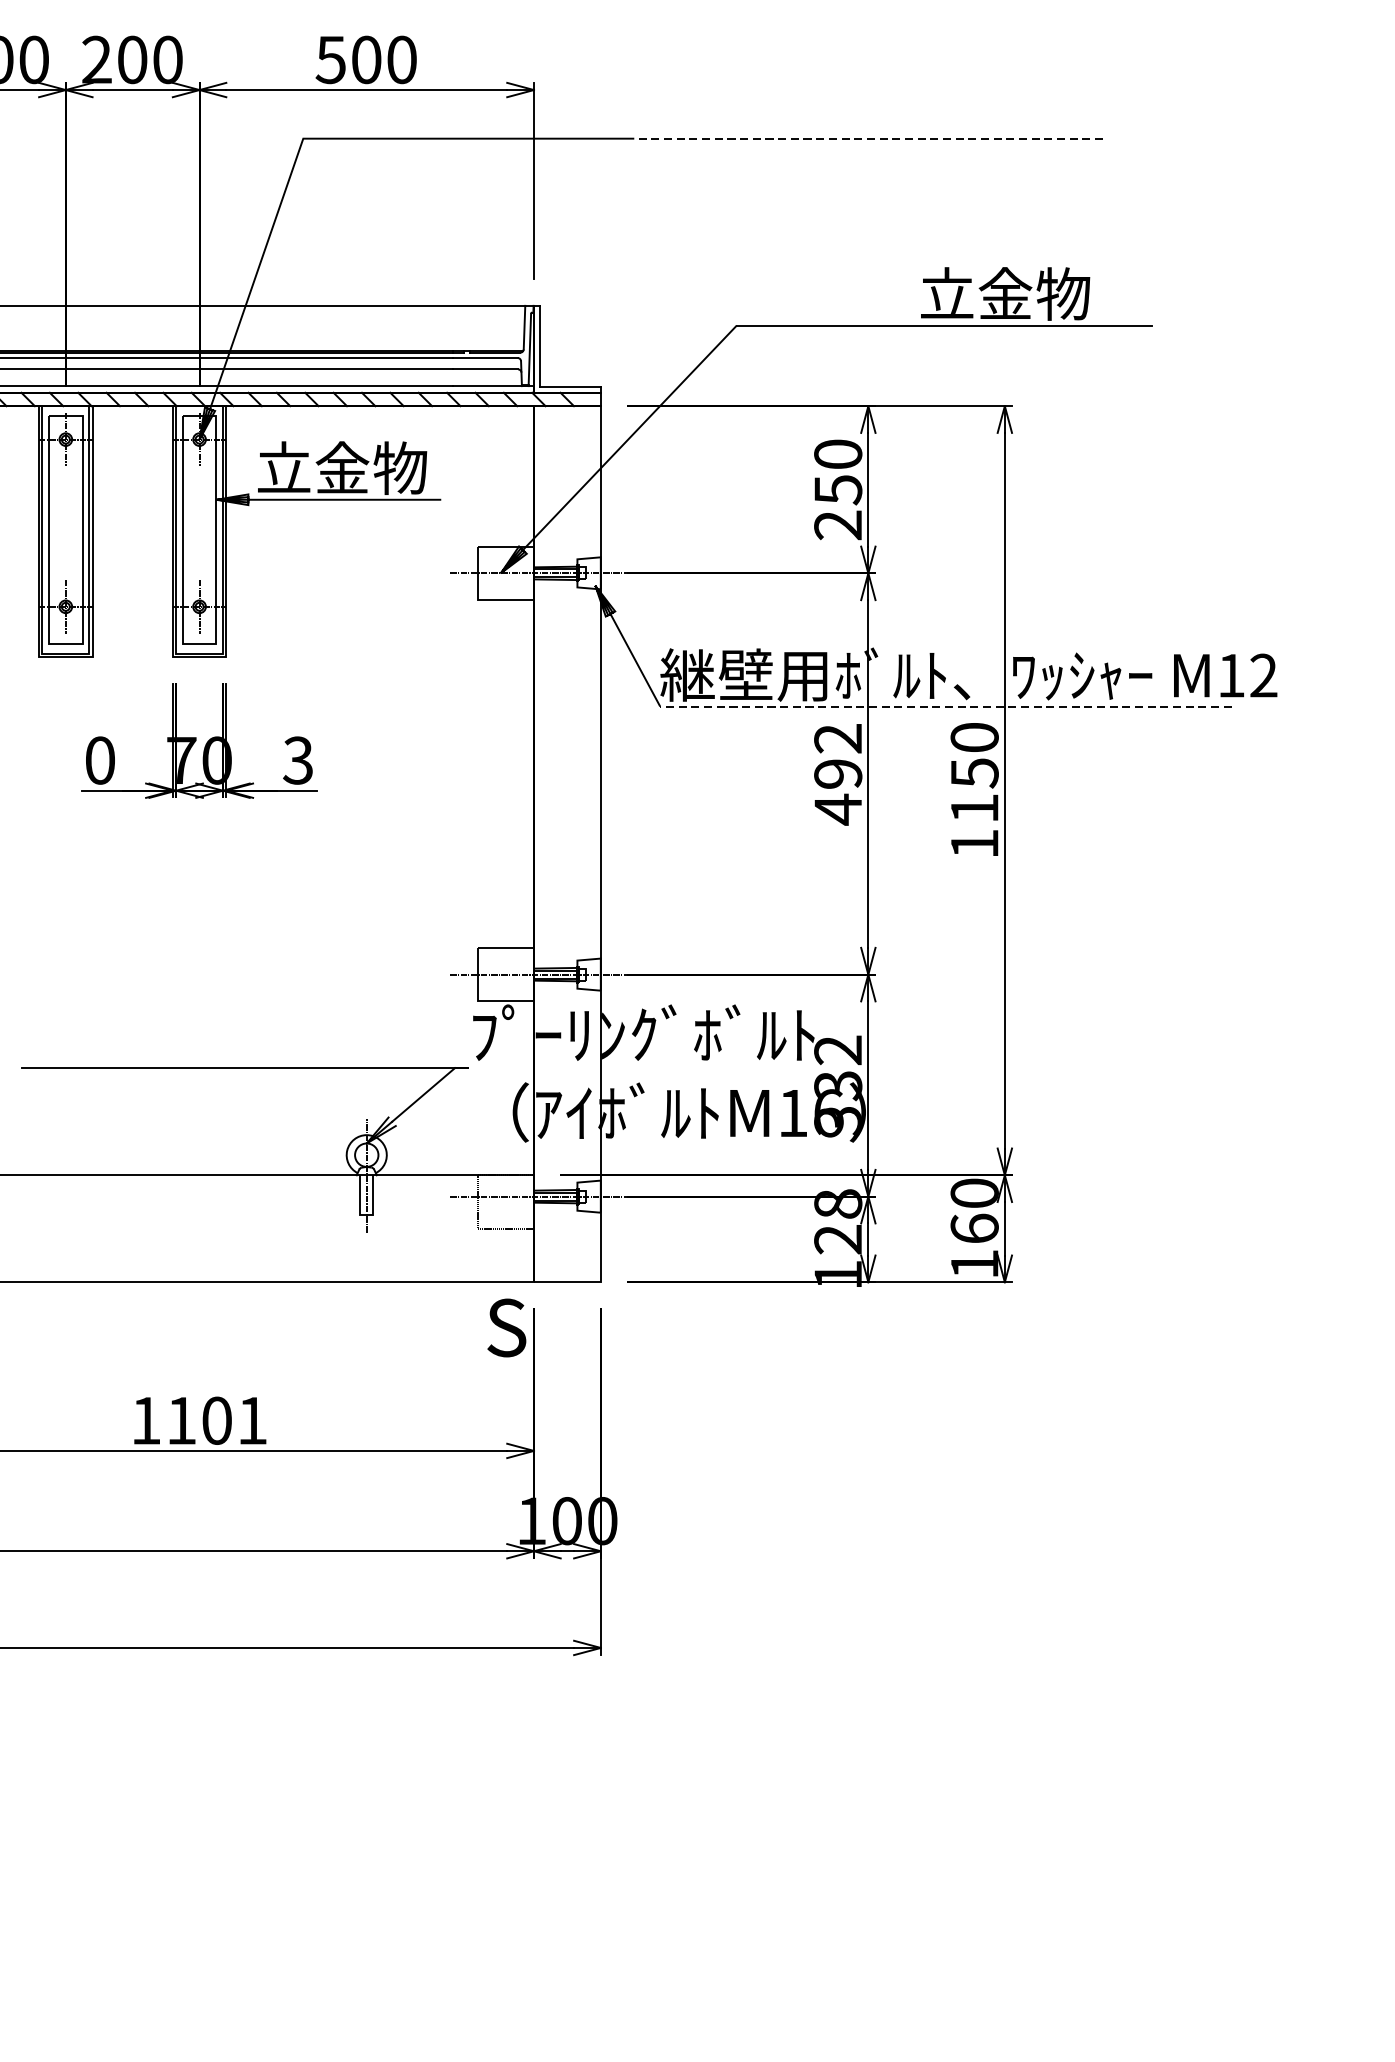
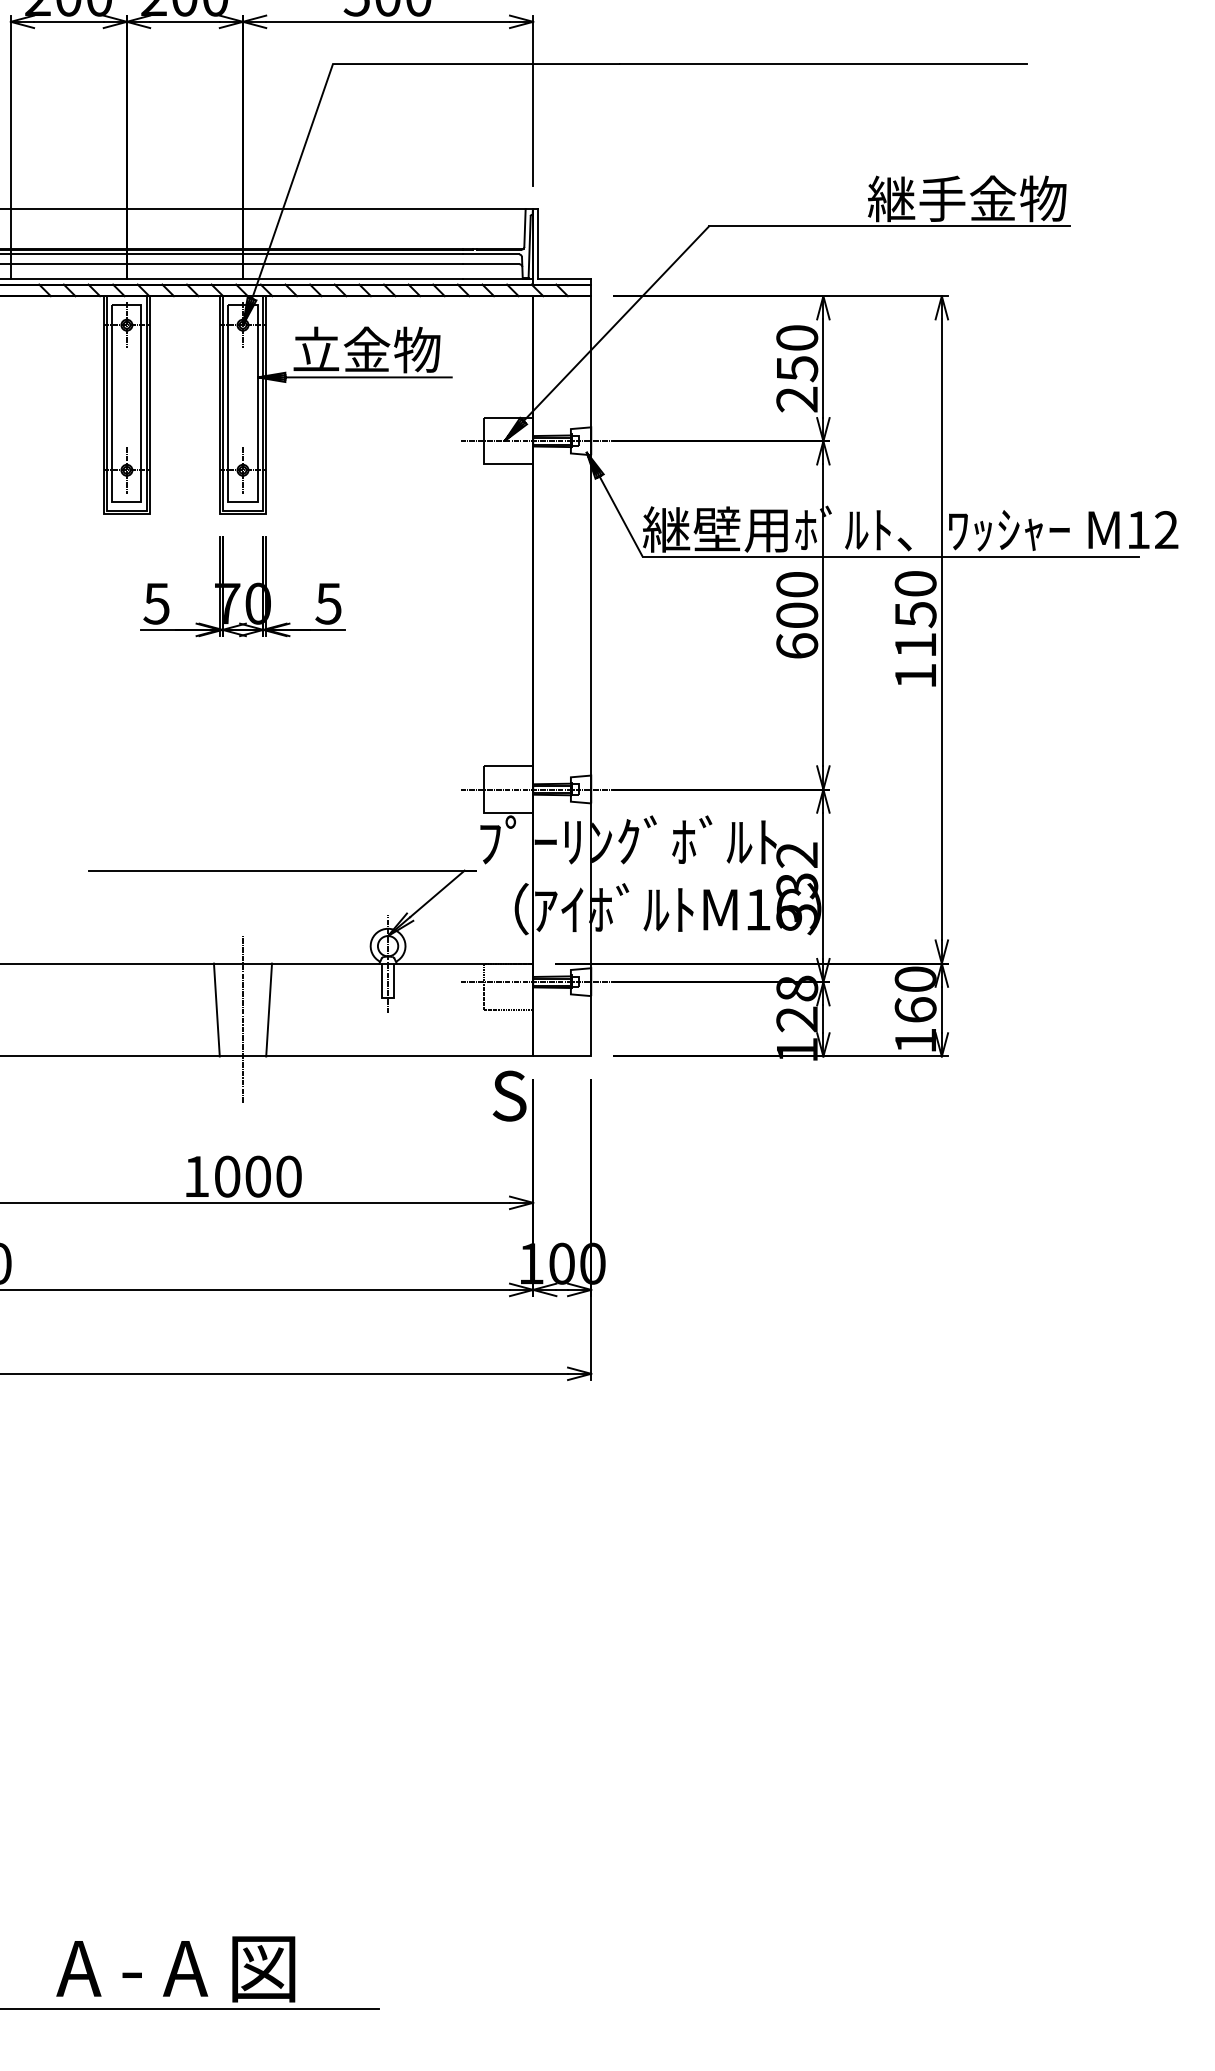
line: (868, 139) -> (823, 64), dashed -> solid
text: (1034, 293) -> (967, 198), 立金物 -> 継手金物
line: (945, 706) -> (890, 556), dashed -> solid
text: (99, 760) -> (156, 603), 0 -> 5
text: (298, 760) -> (328, 603), 3 -> 5
text: (838, 775) -> (797, 616), 492 -> 600
line: (169, 1228) -> (216, 1009), added
line: (230, 1228) -> (269, 1009), added
line: (200, 1238) -> (243, 1018), added
text: (217, 1420) -> (258, 1176), 1101 -> 1000

